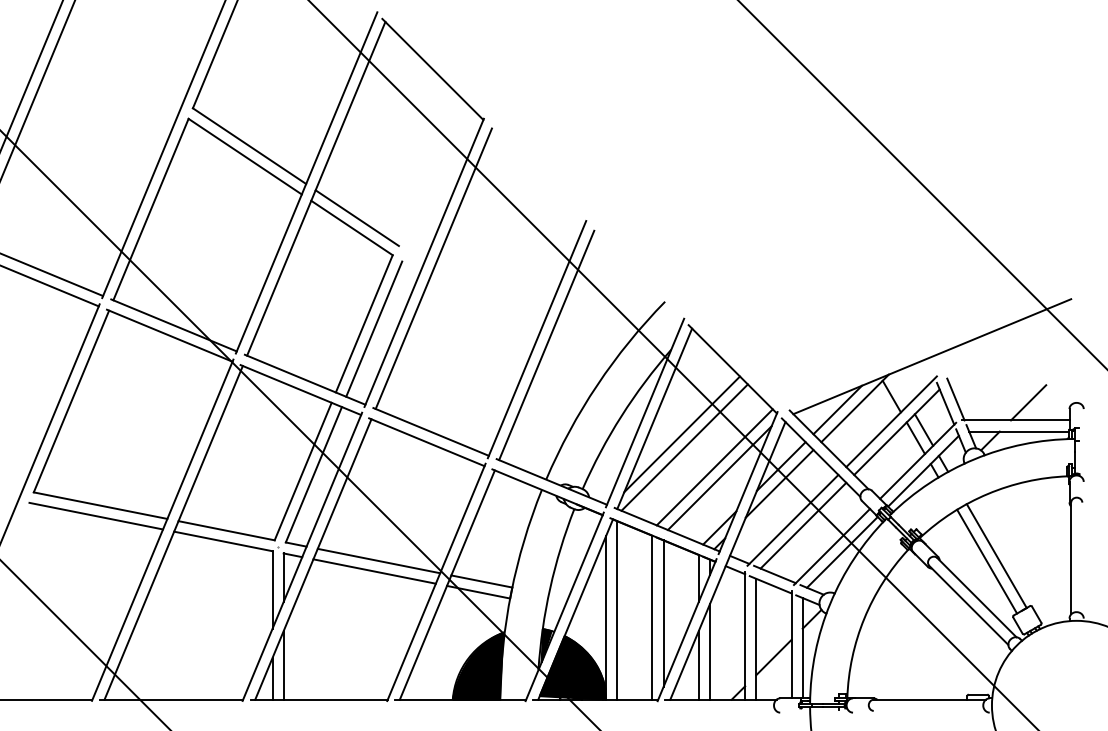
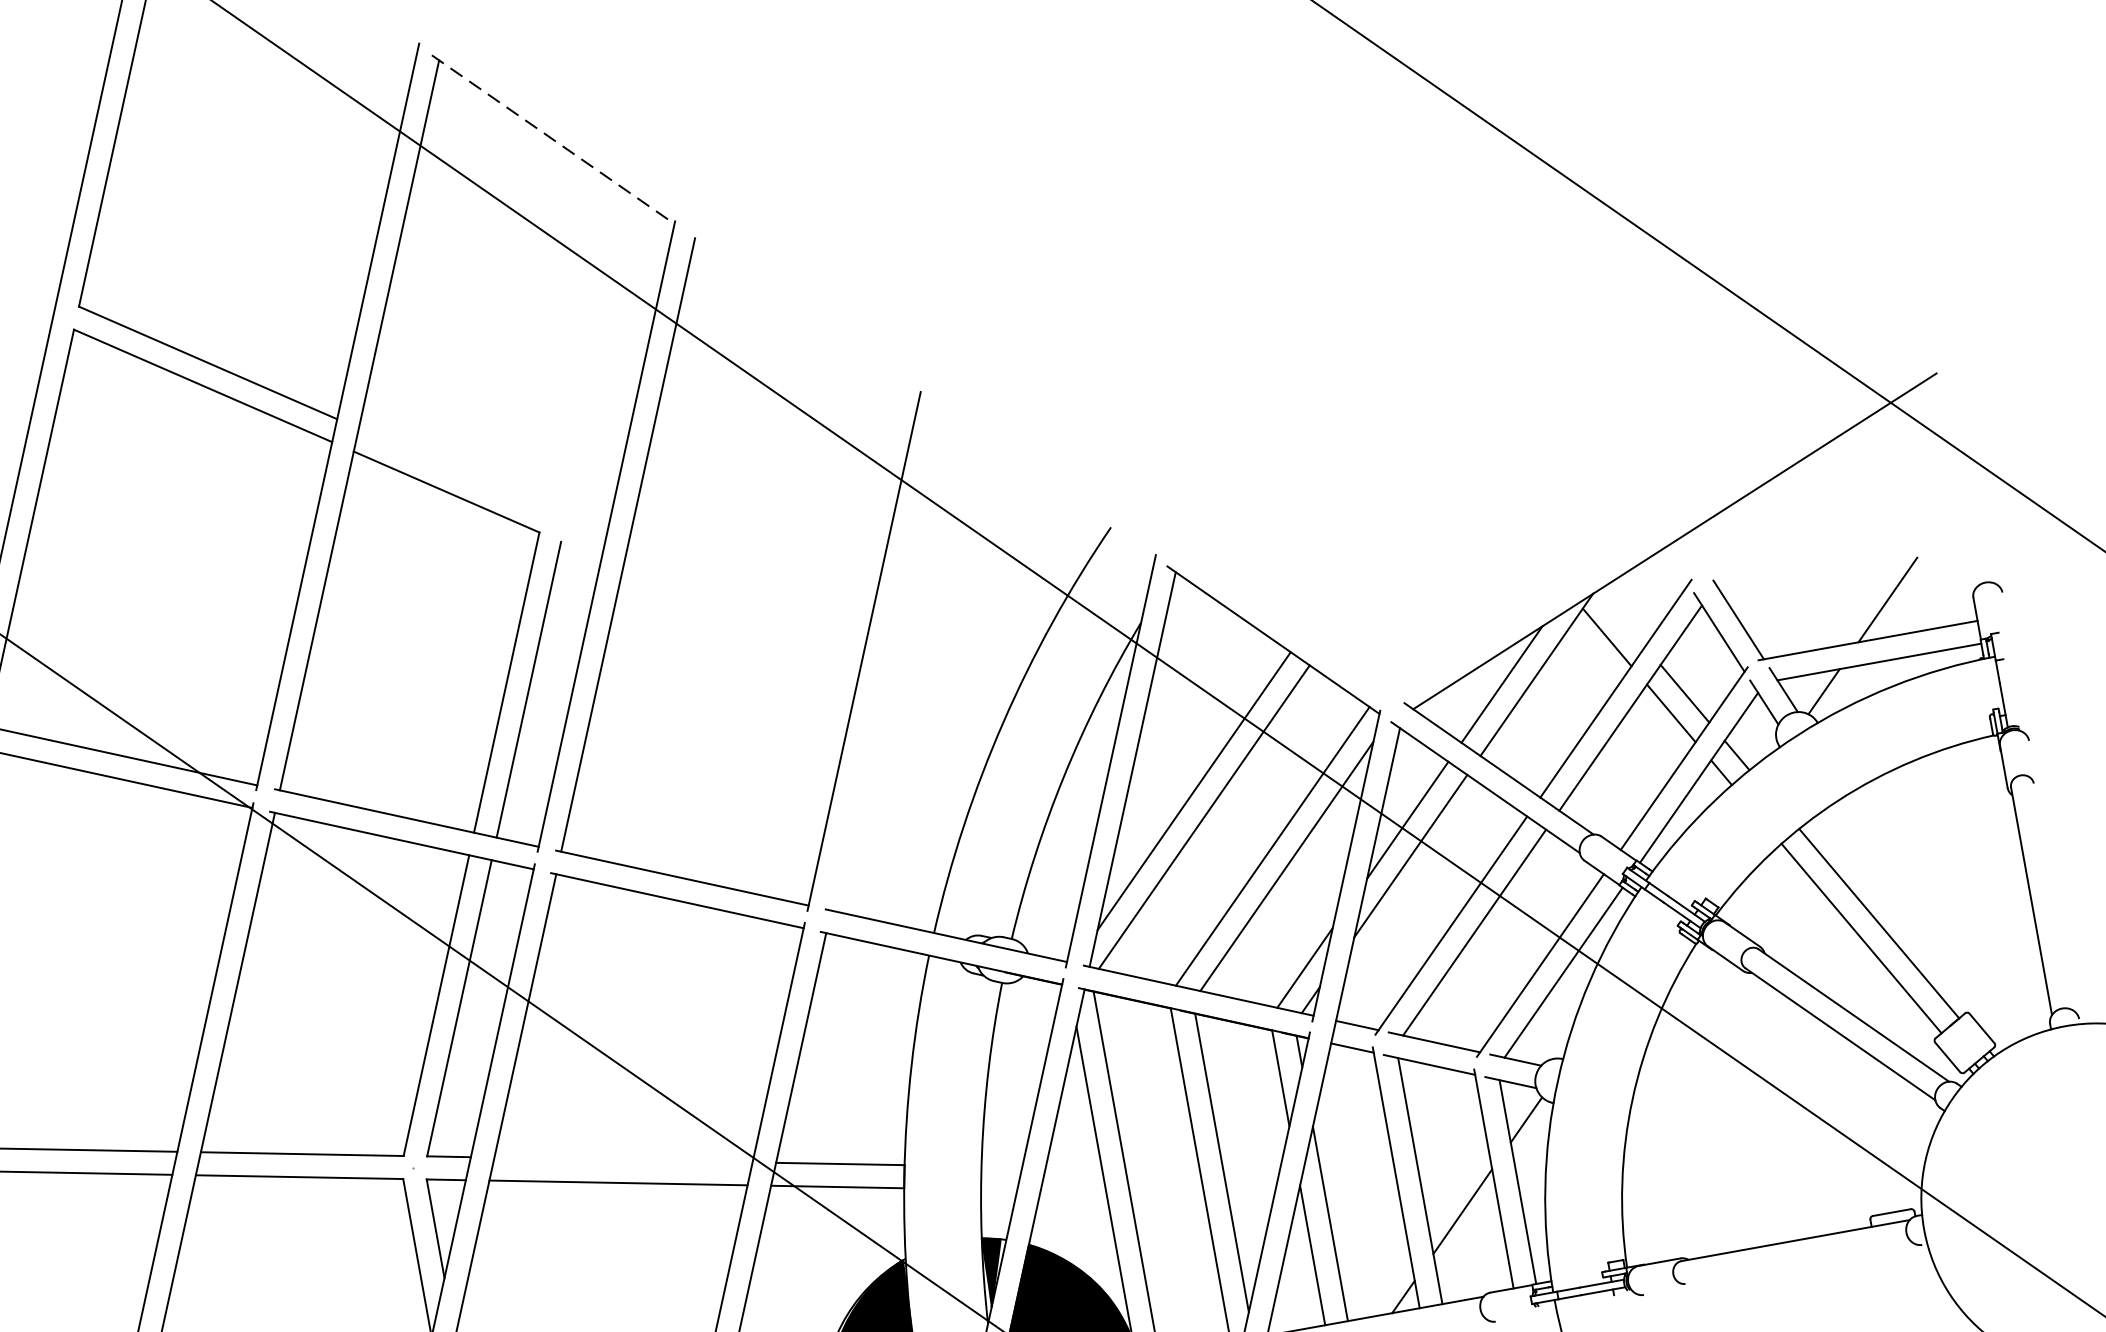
line: (433, 69) -> (554, 139), solid -> dashed
line: (356, 218) -> (452, 471), removed
line: (546, 345) -> (885, 659), removed
line: (378, 560) -> (622, 1159), removed

